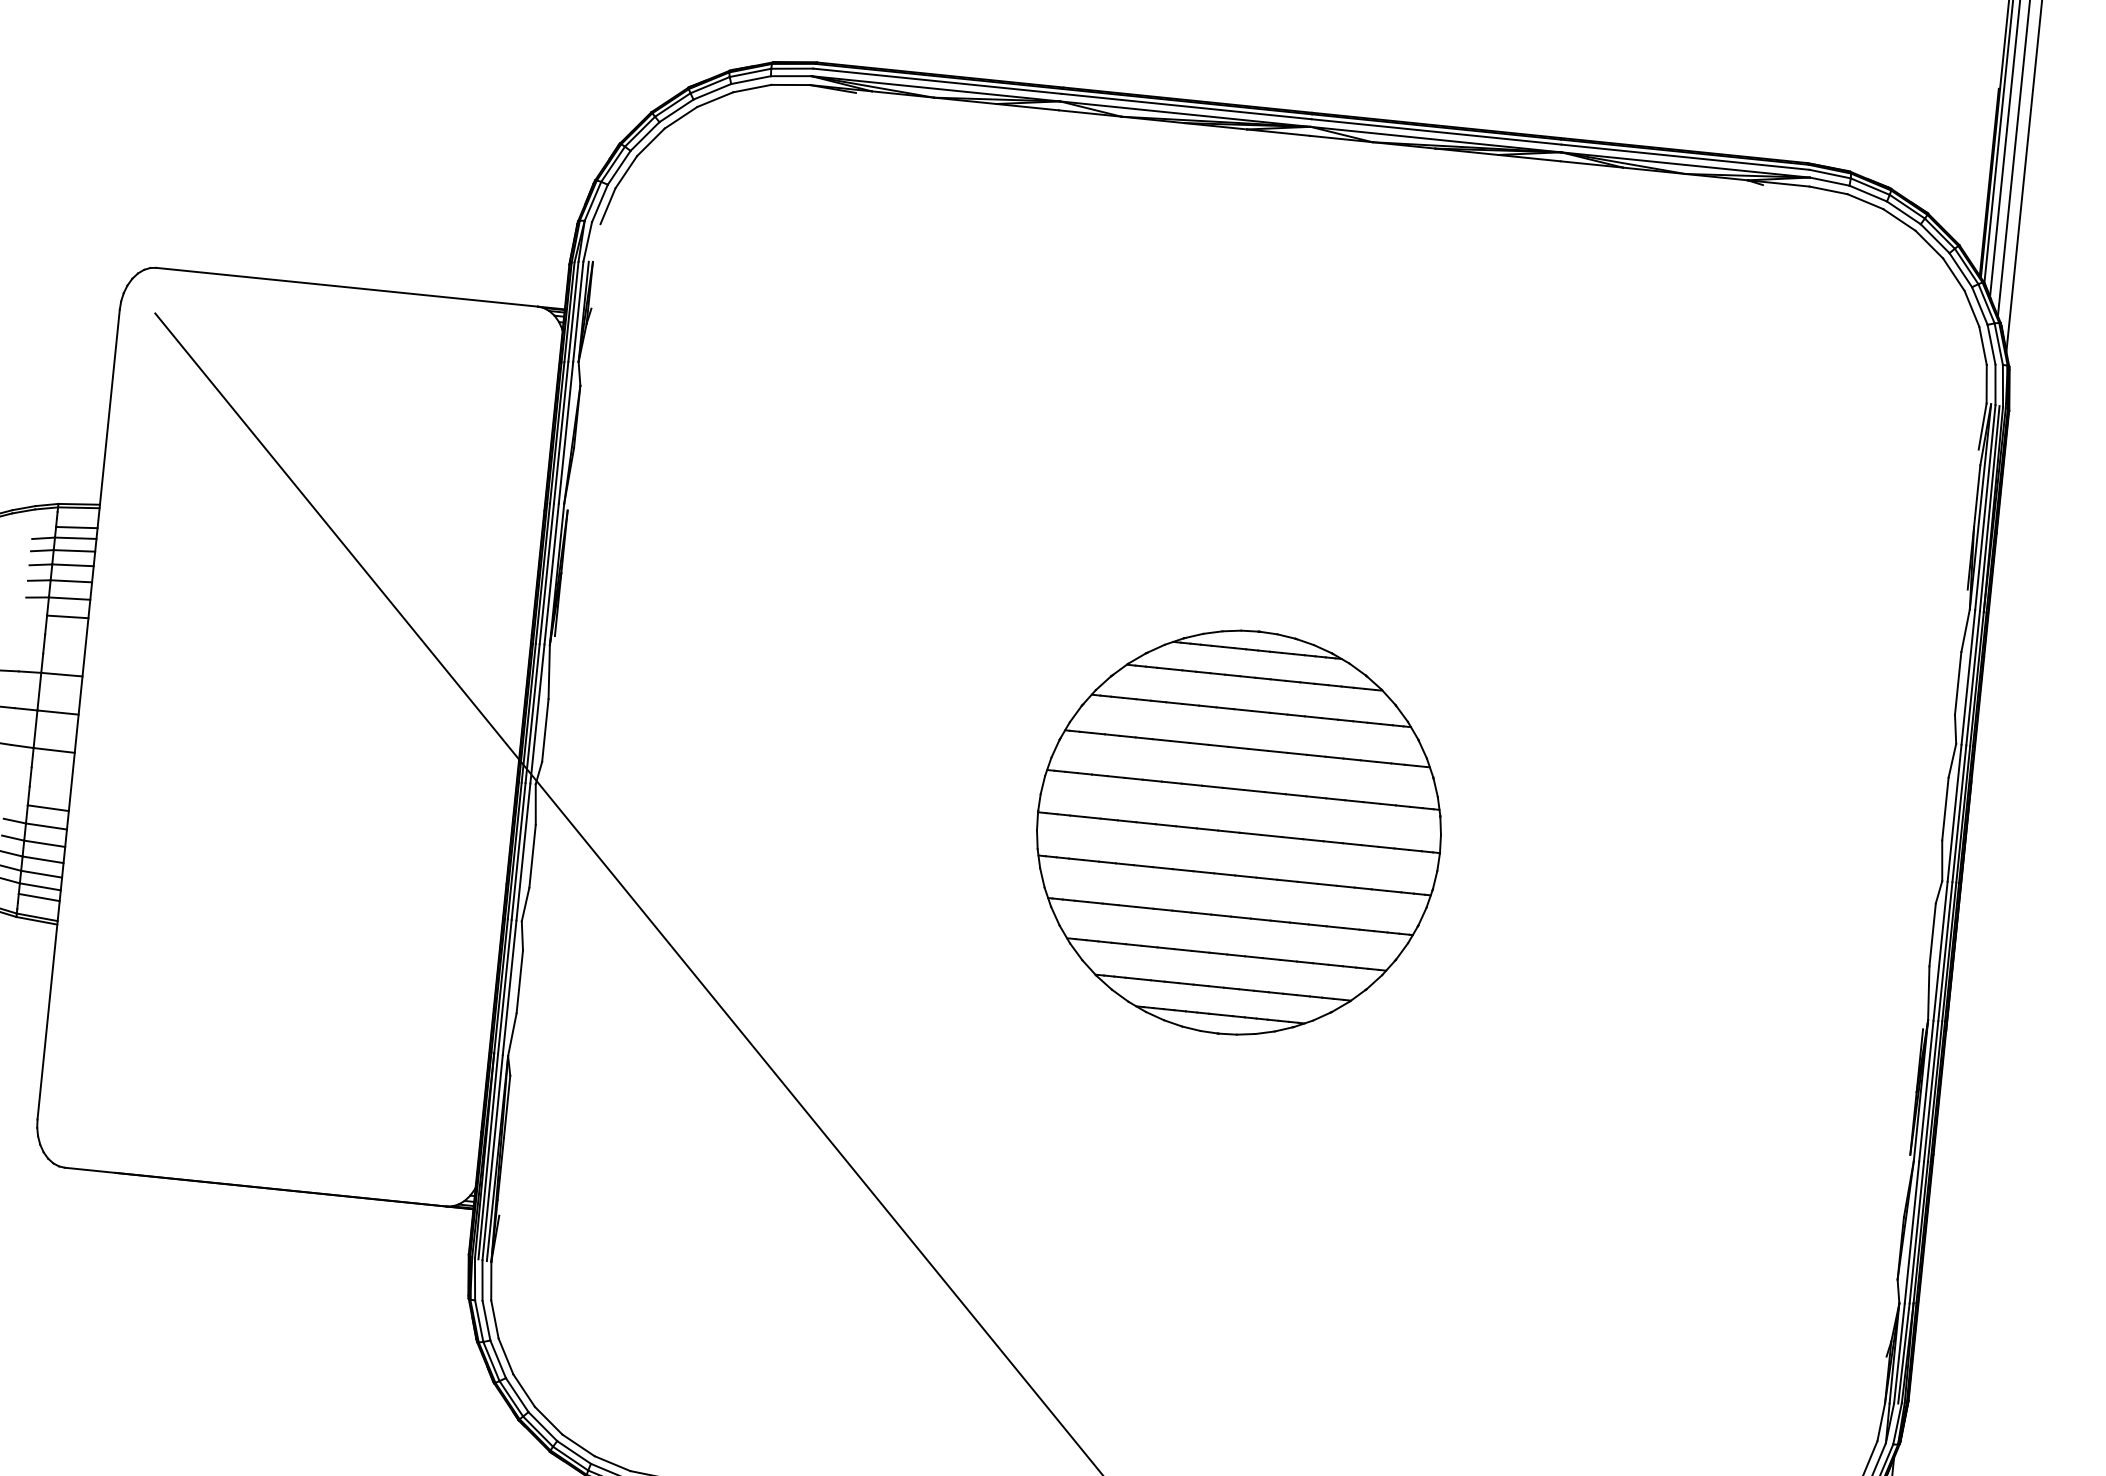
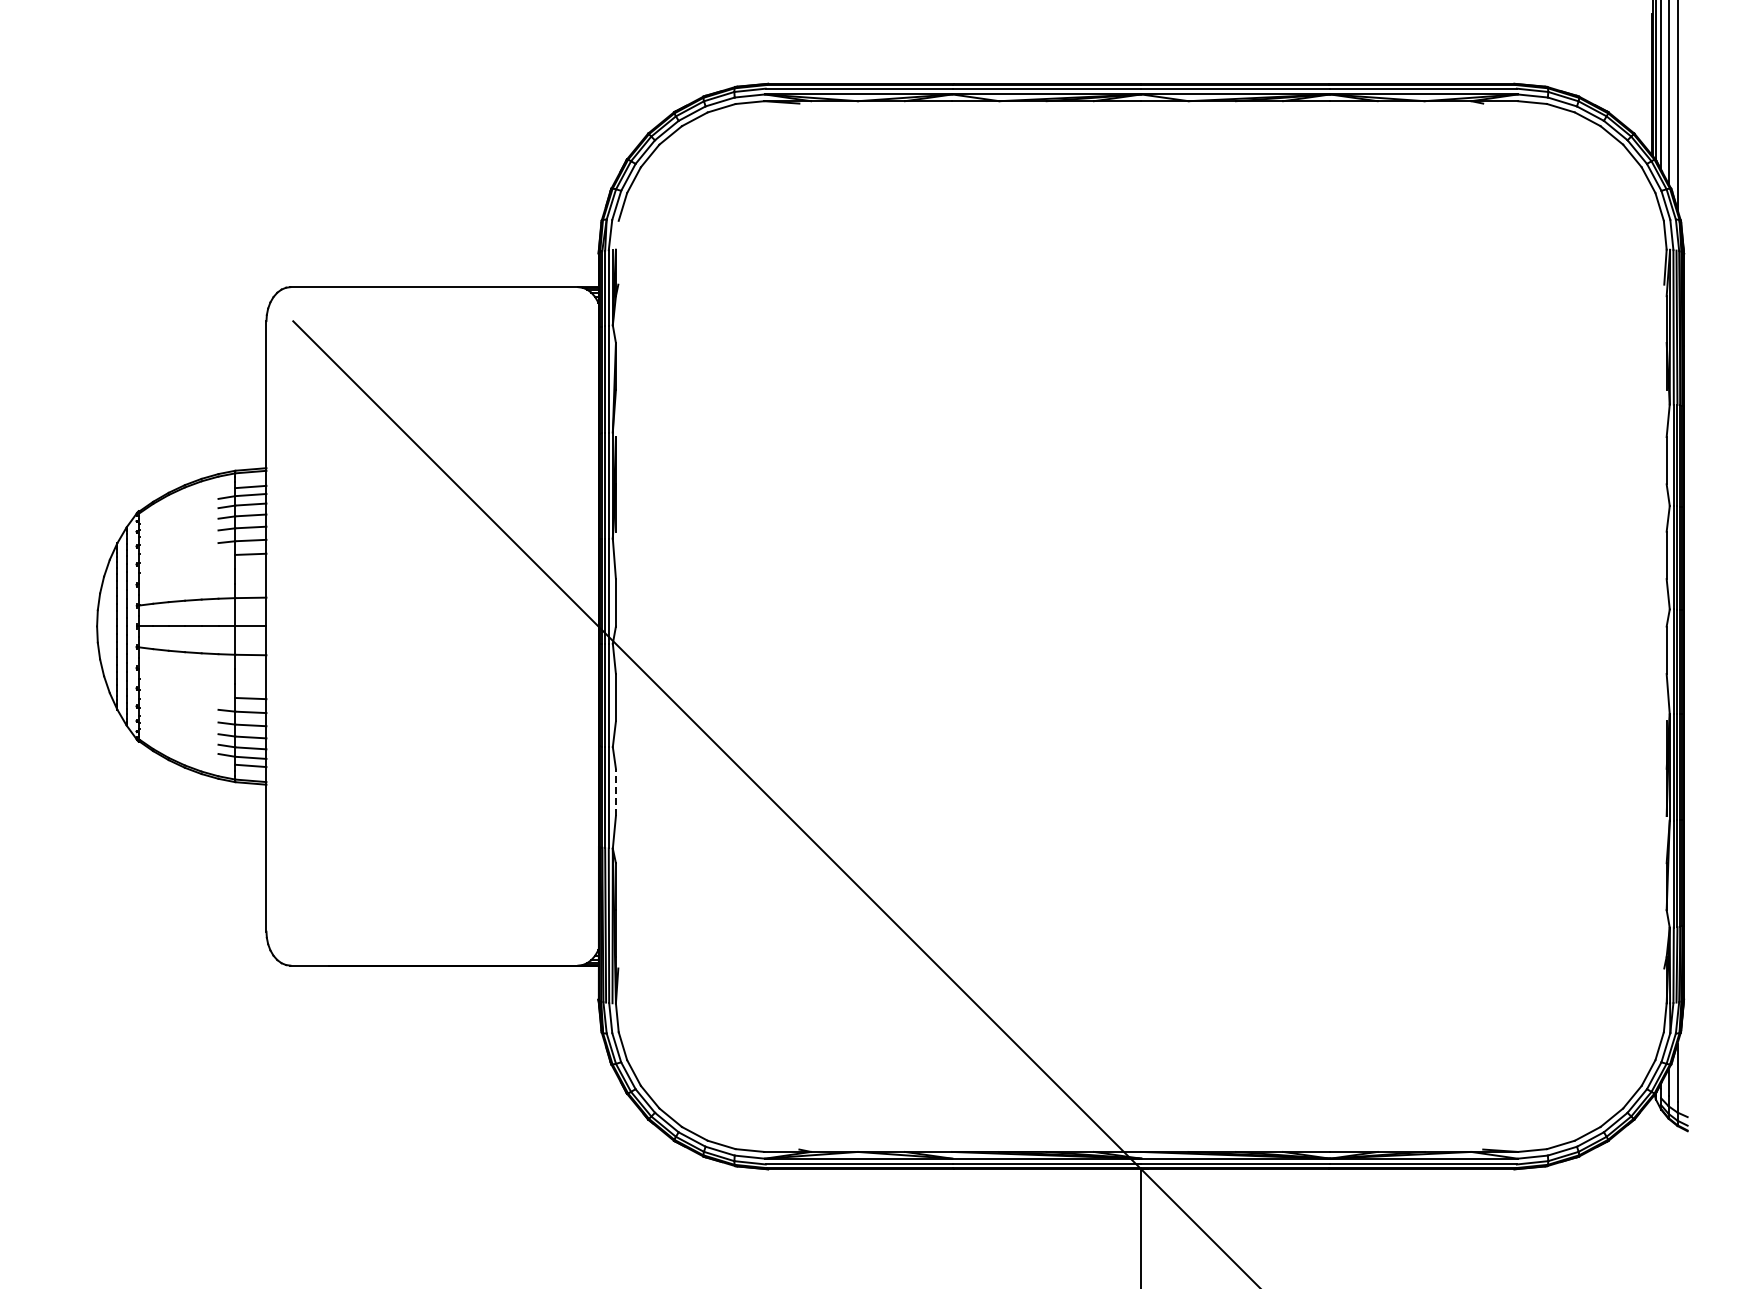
part: (1237, 832) -> (1140, 626), removed
line: (519, 981) -> (615, 792), solid -> dashed

